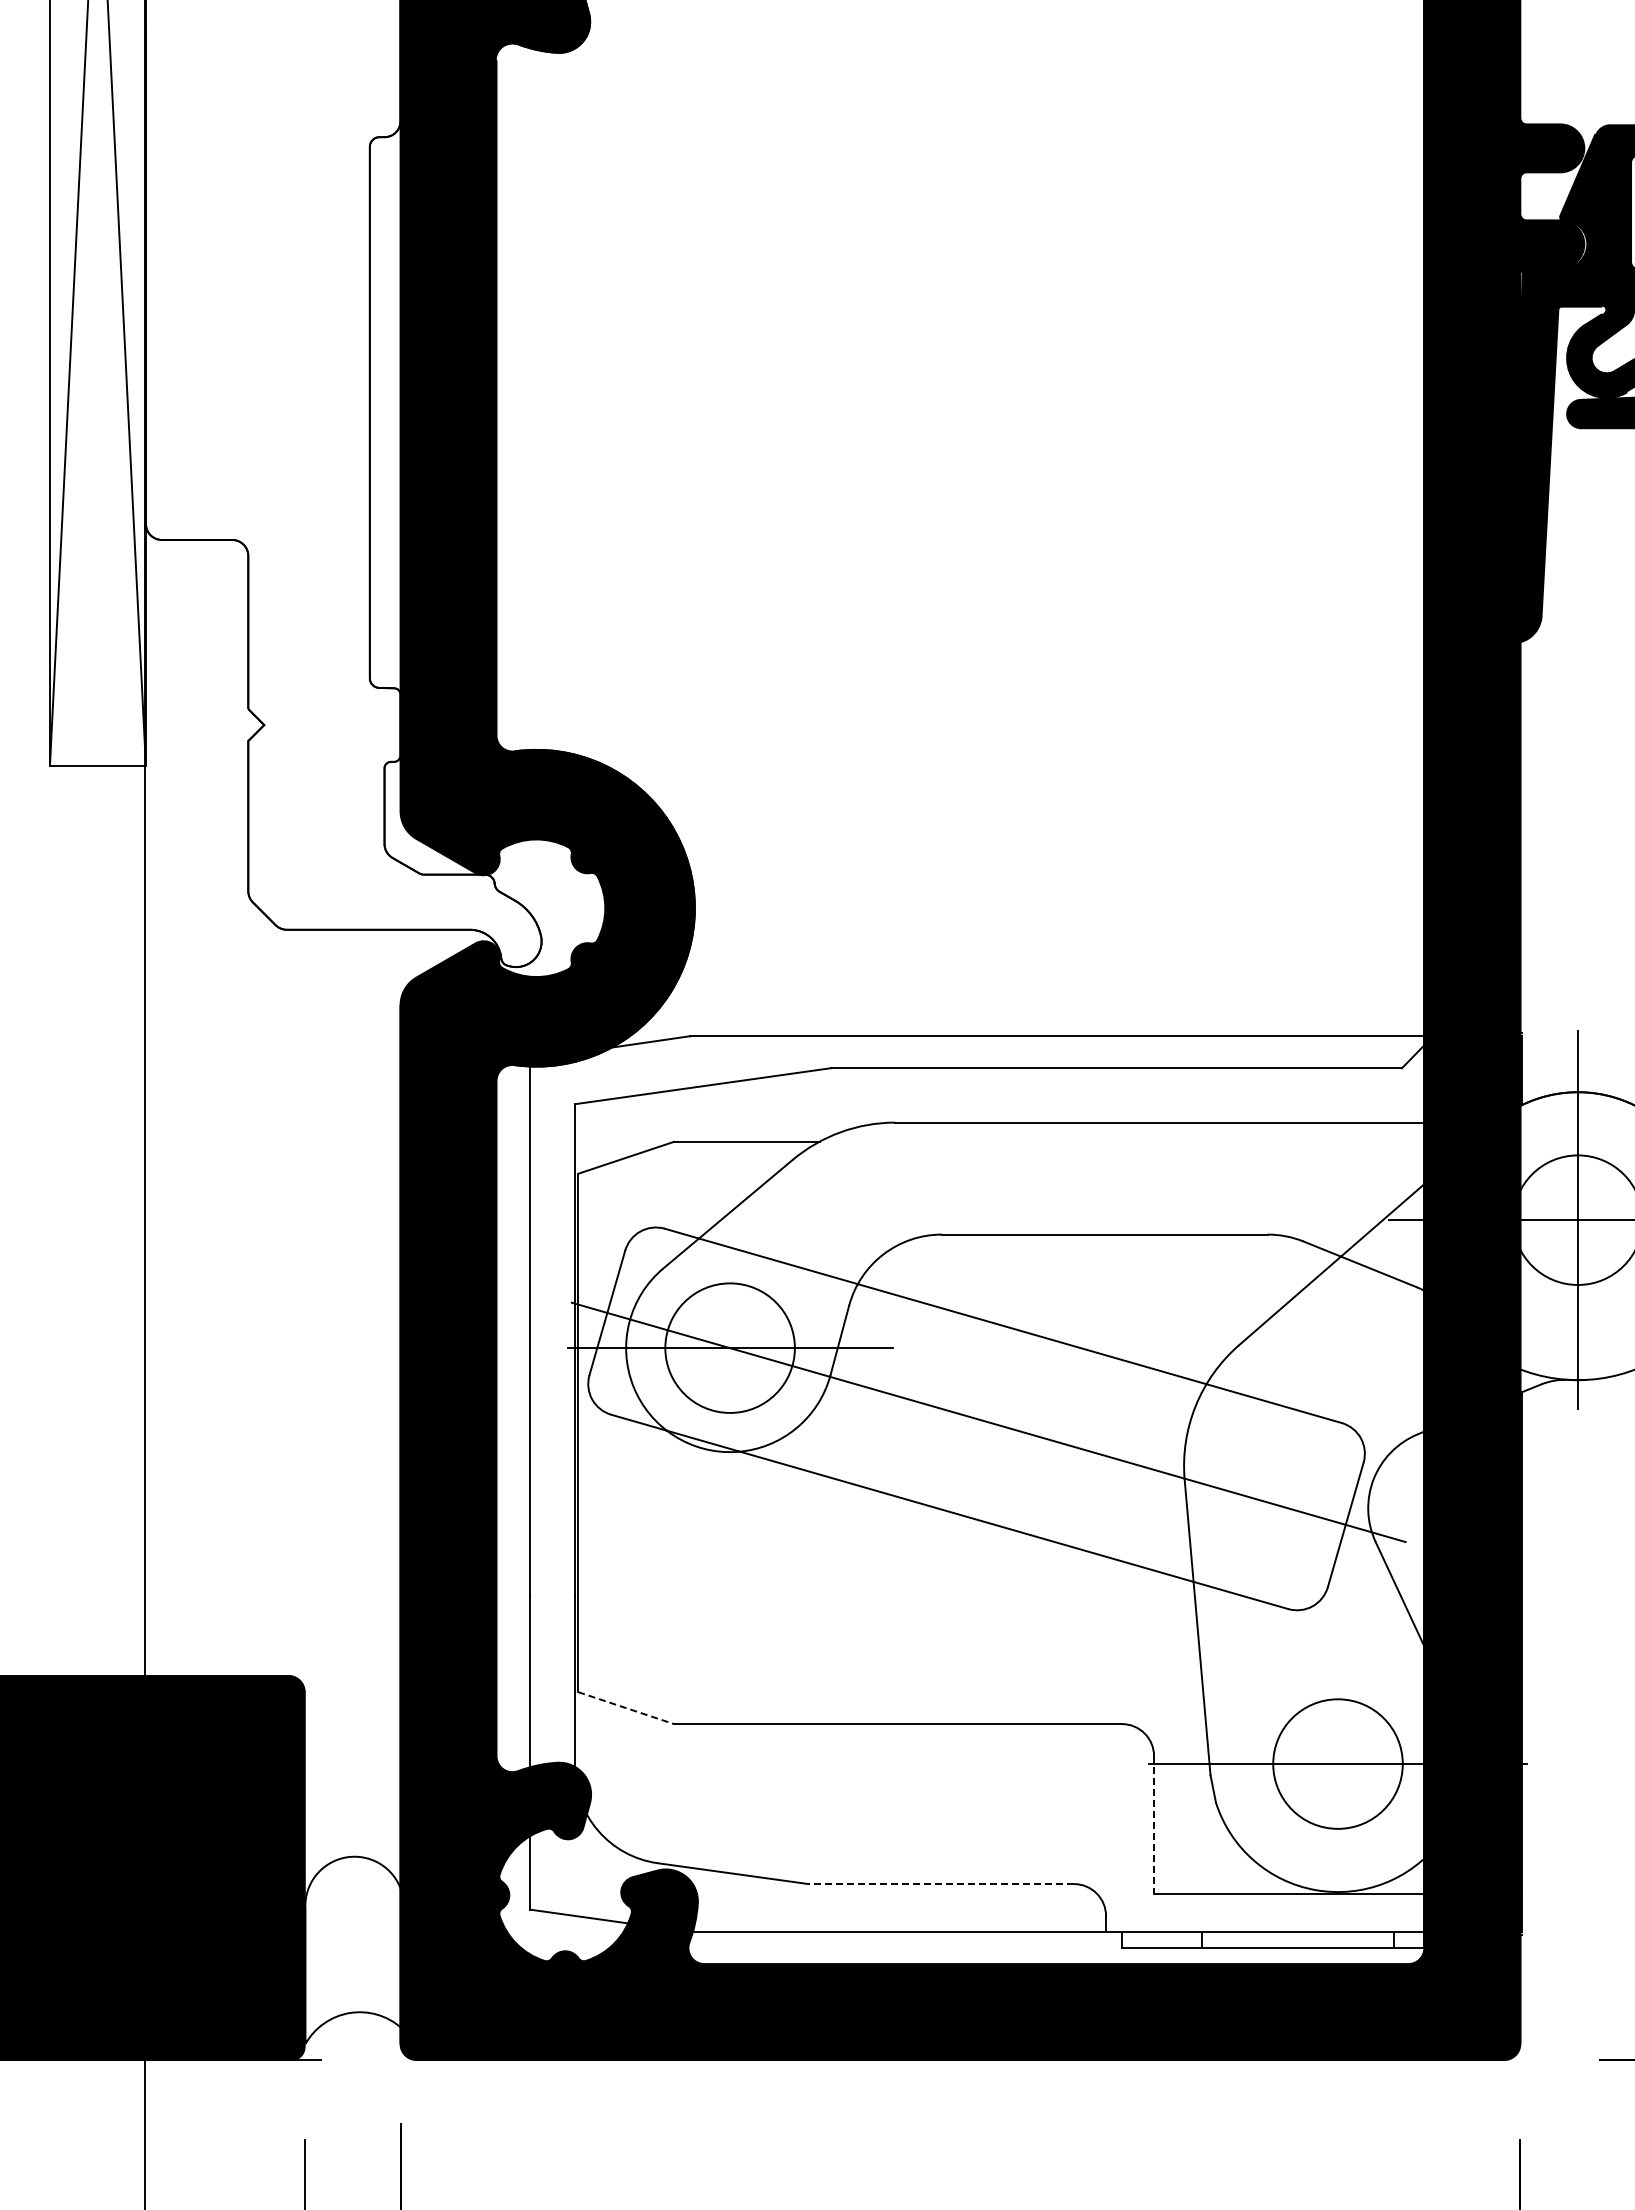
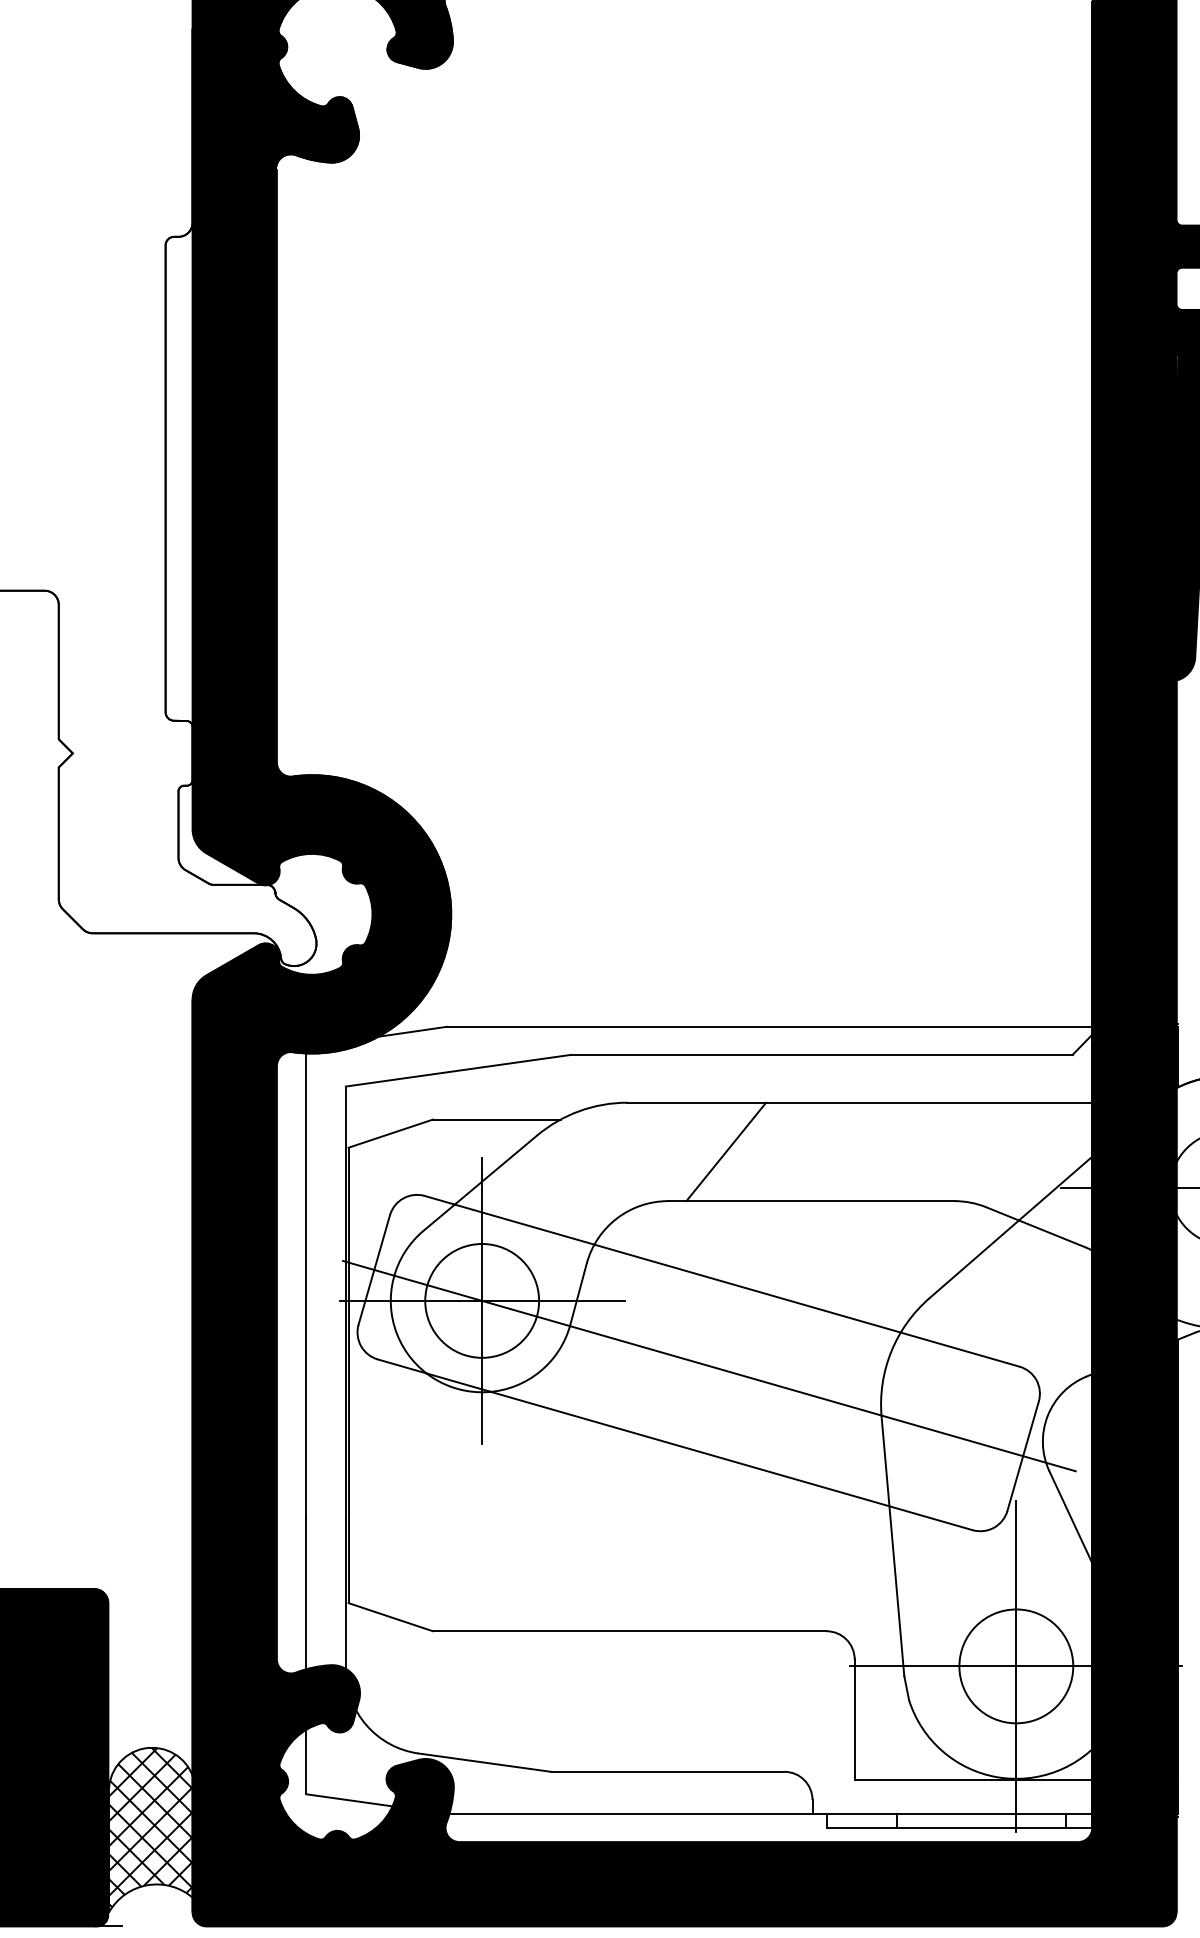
line: (1007, 1178) -> (725, 1151), added
line: (730, 1347) -> (482, 1300), added
line: (626, 1708) -> (391, 1617), dashed -> solid
line: (1338, 1763) -> (1016, 1665), added
line: (1154, 1824) -> (855, 1719), dashed -> solid
line: (941, 1884) -> (667, 1772), dashed -> solid
hatch: (353, 1947) -> (151, 1827), added

